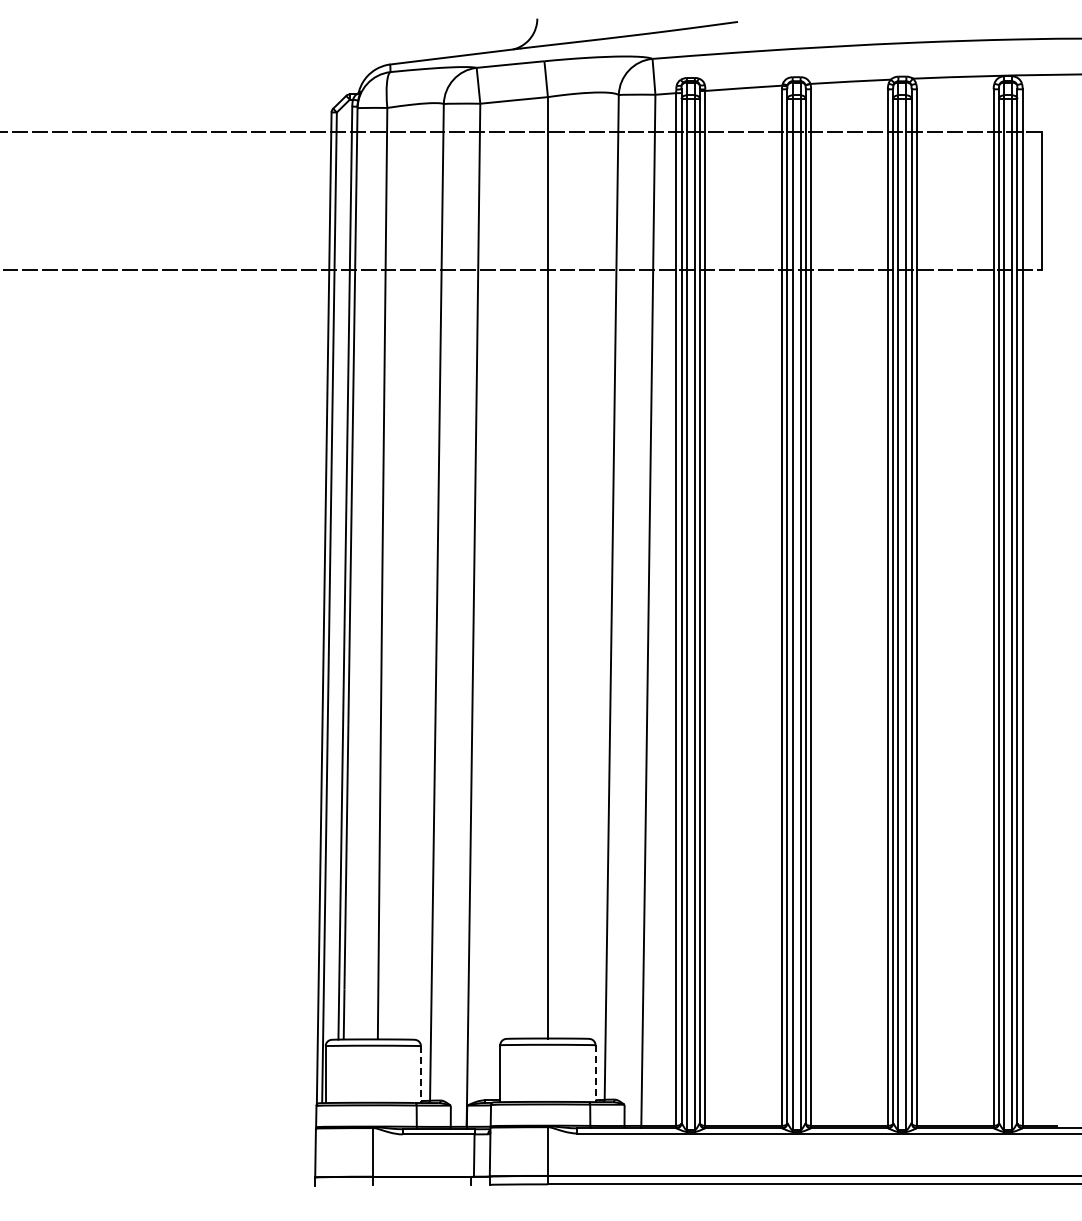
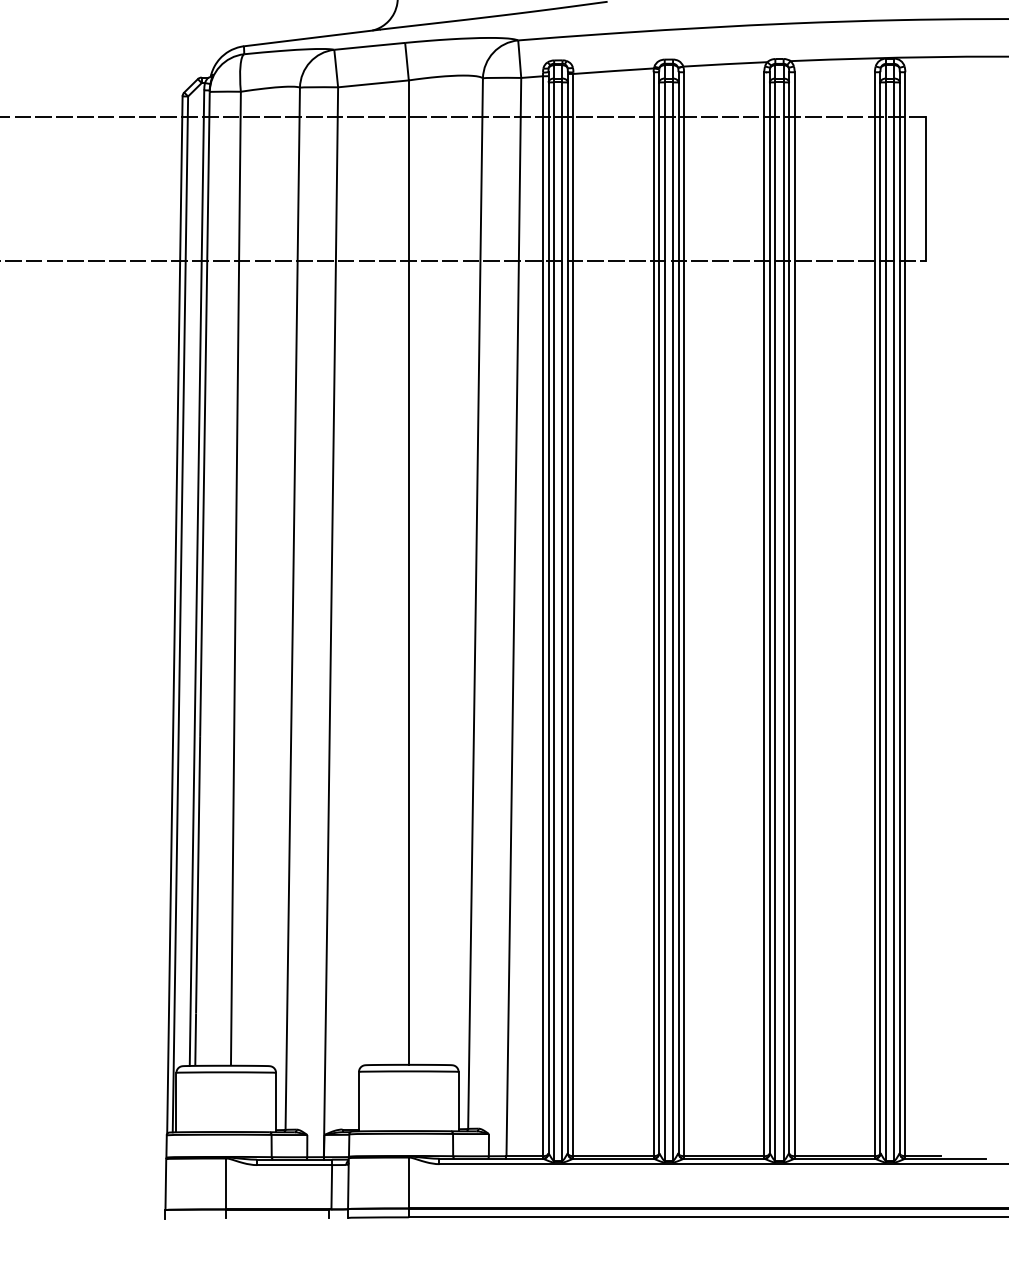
line: (595, 1074) -> (458, 1102), dashed -> solid
line: (420, 1075) -> (275, 1103), dashed -> solid

